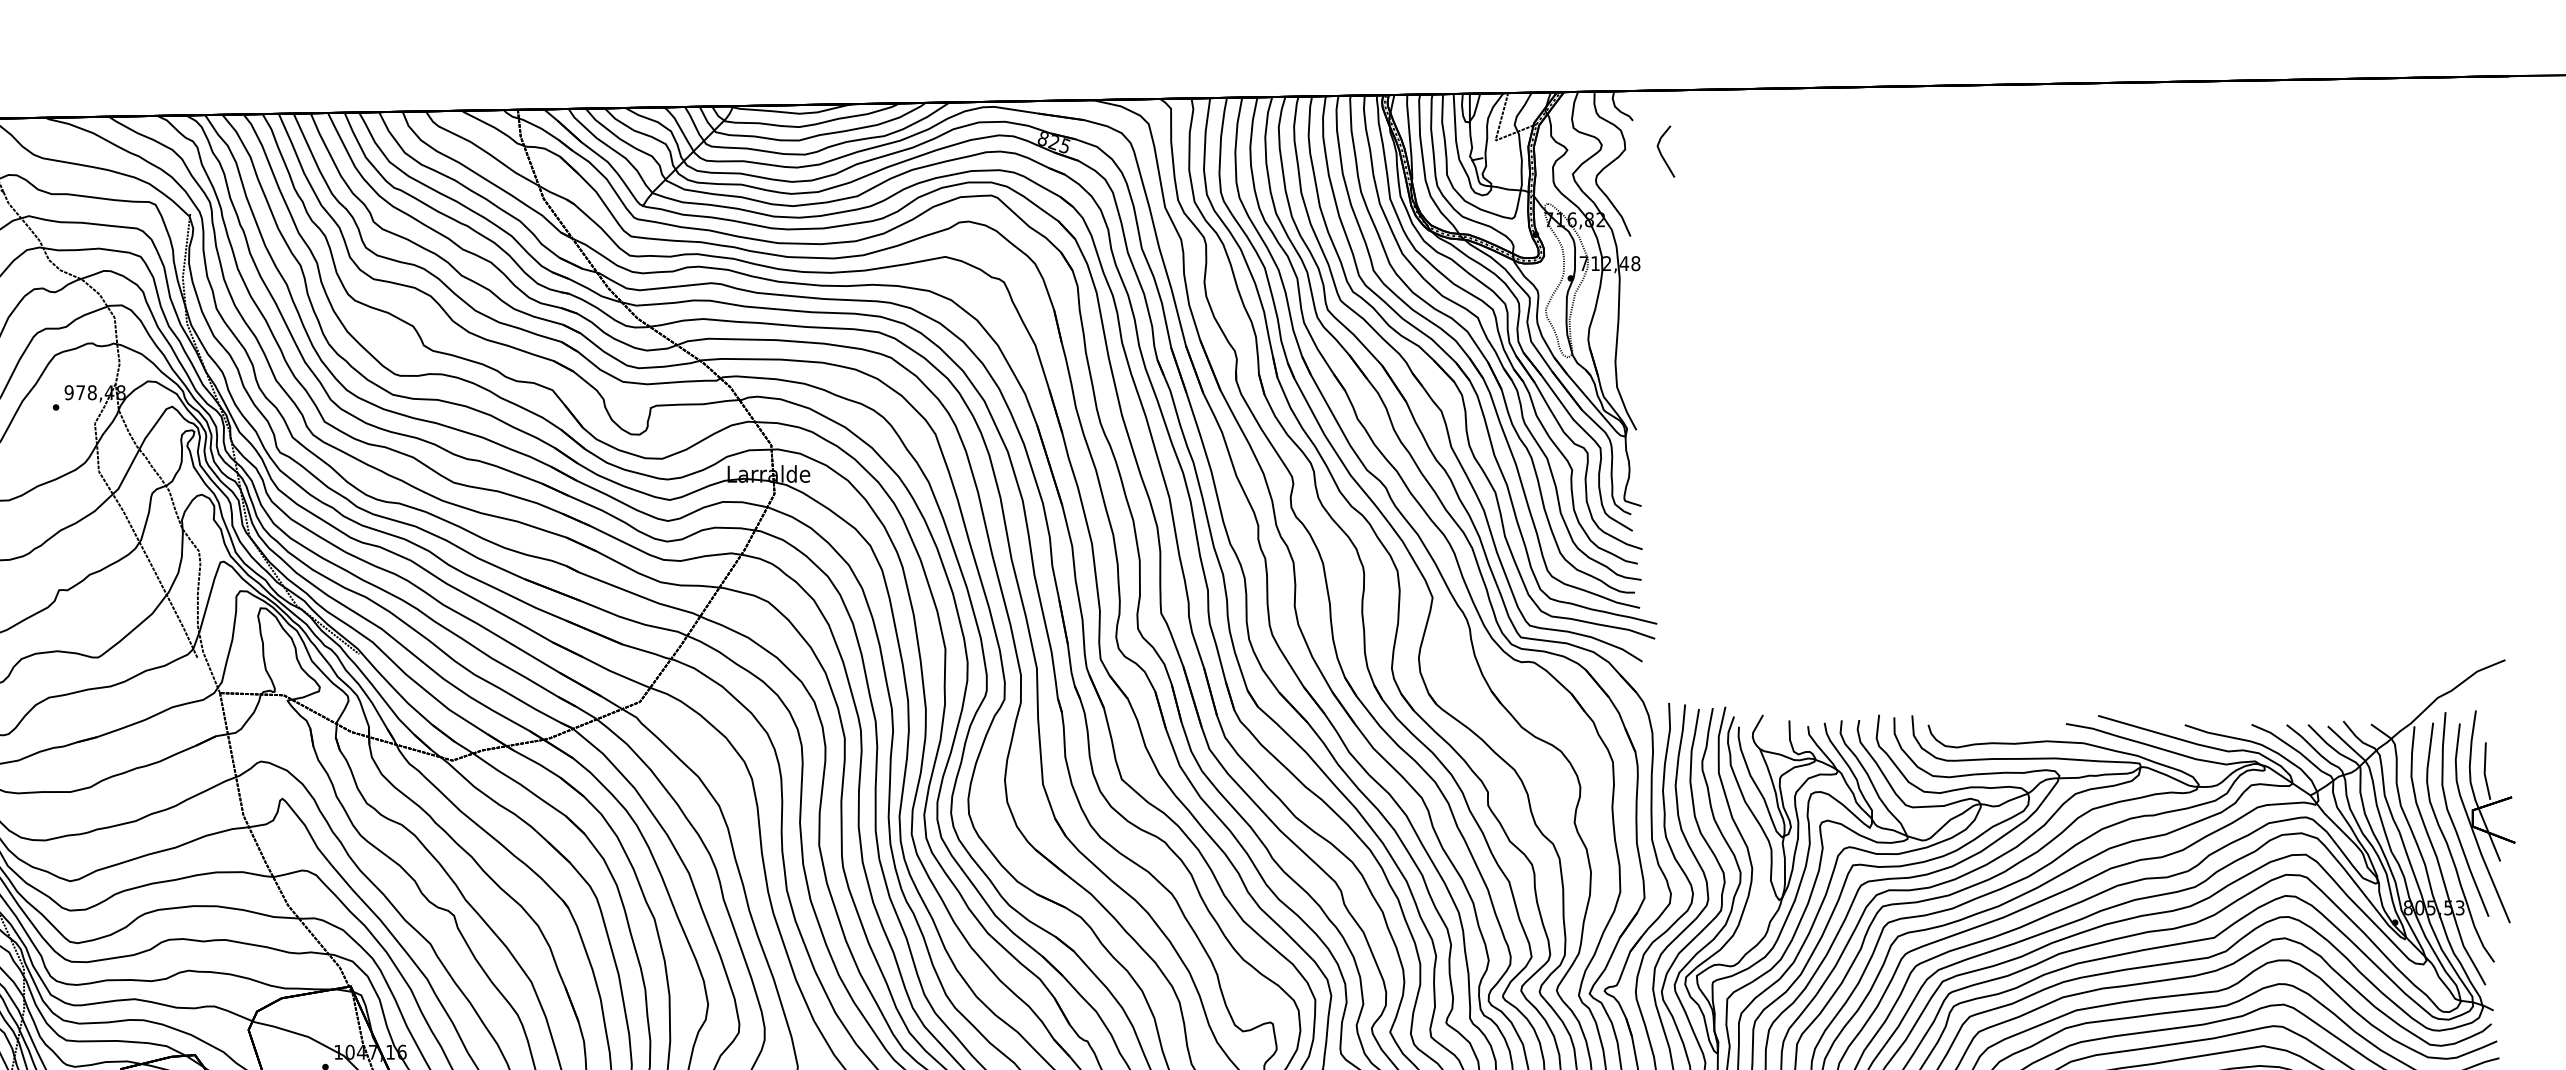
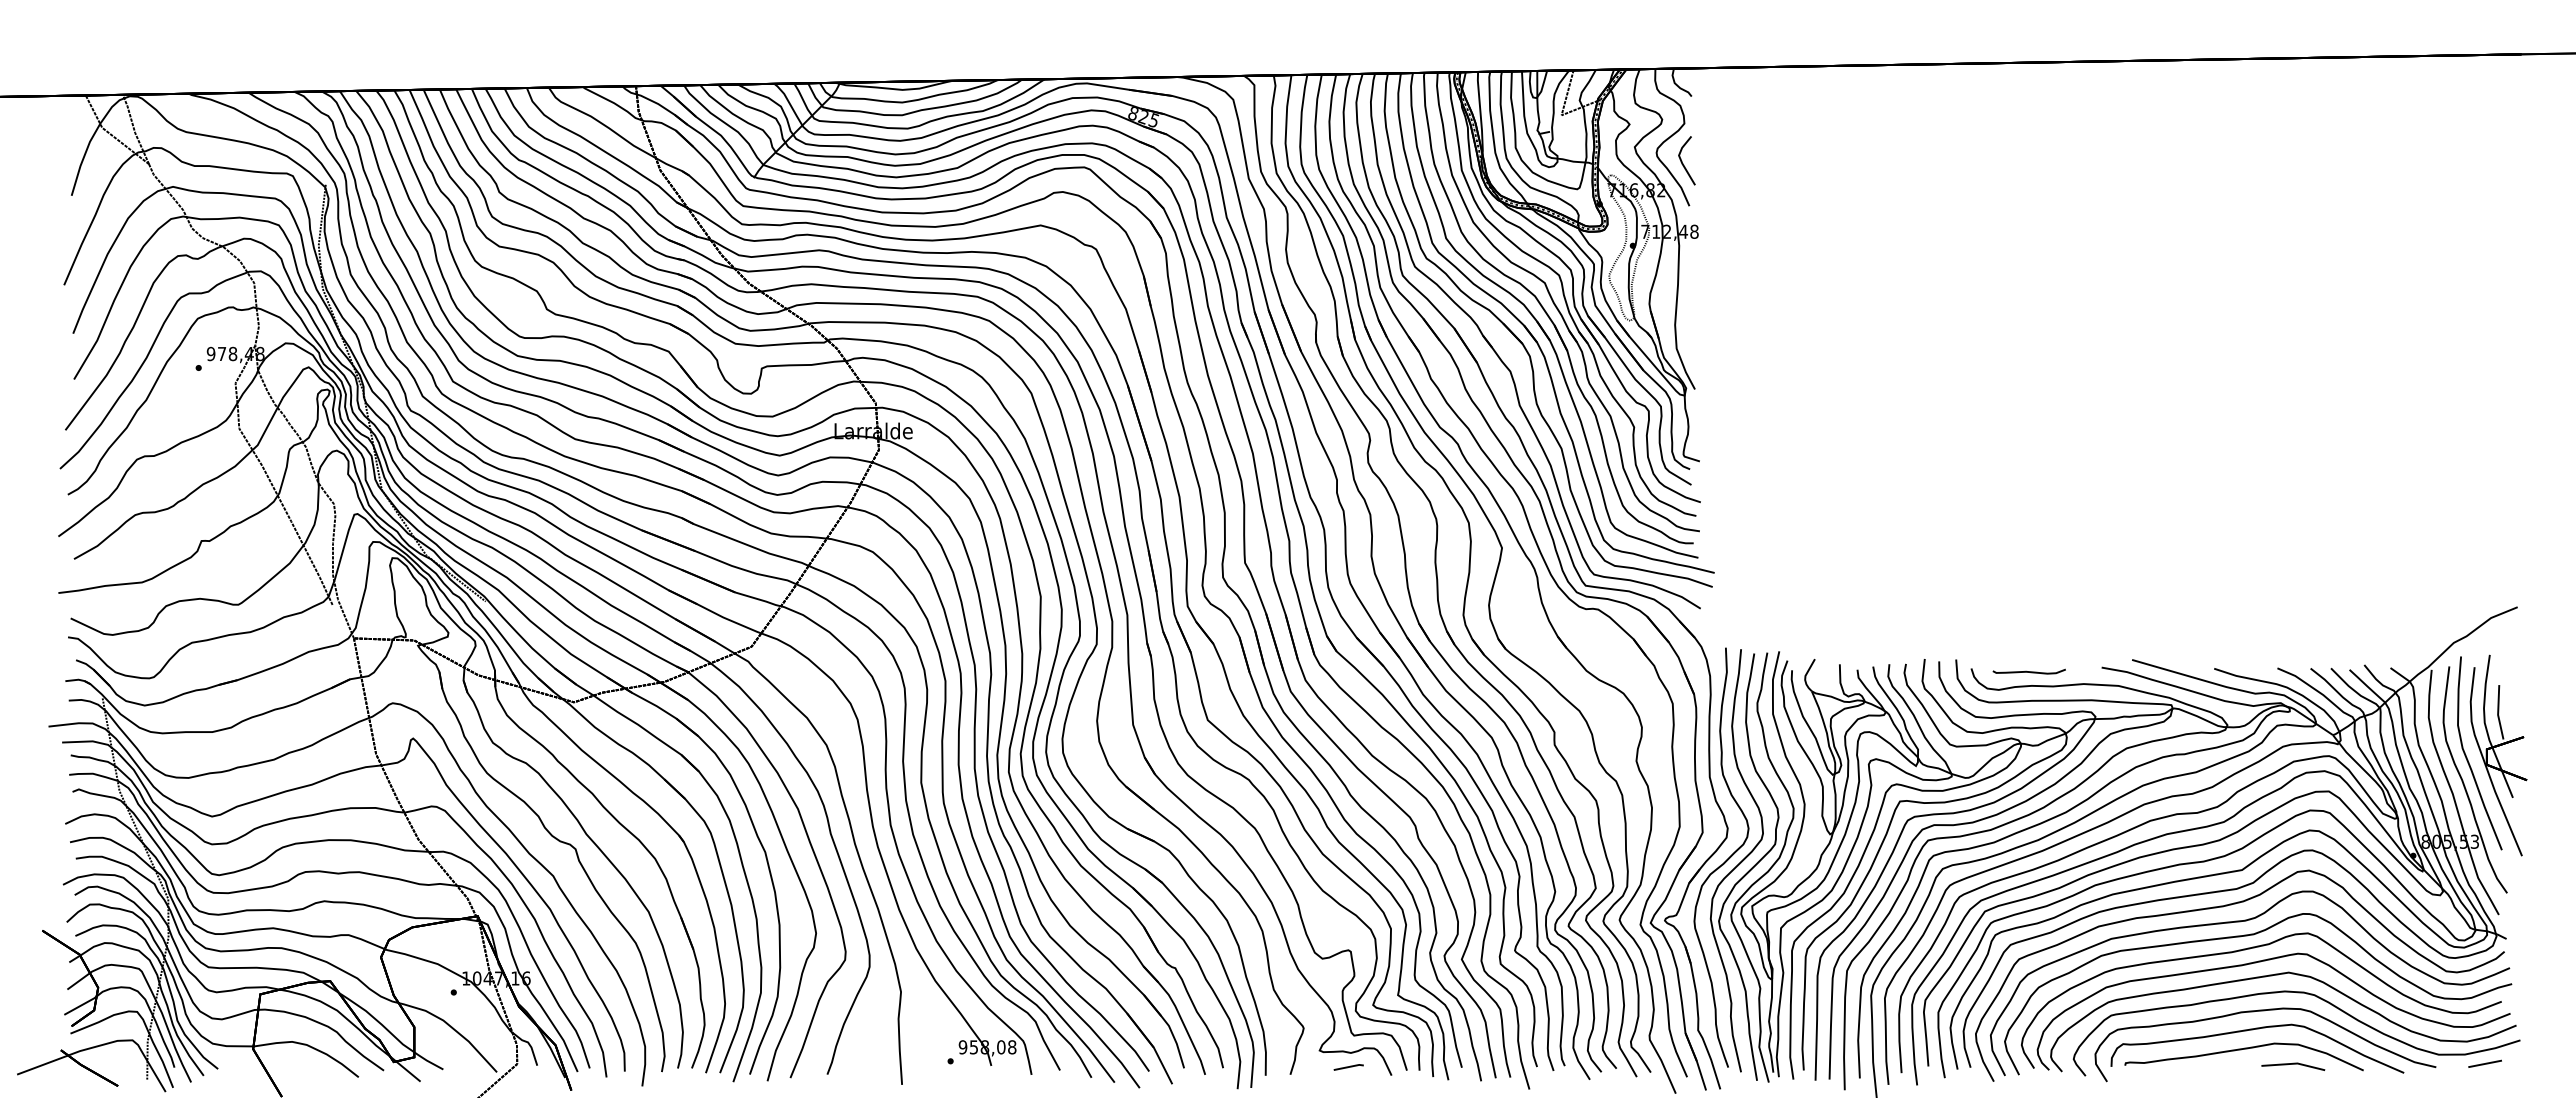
line: (1661, 152) -> (1682, 161), moved
curve: (1988, 728) -> (2028, 671), added

